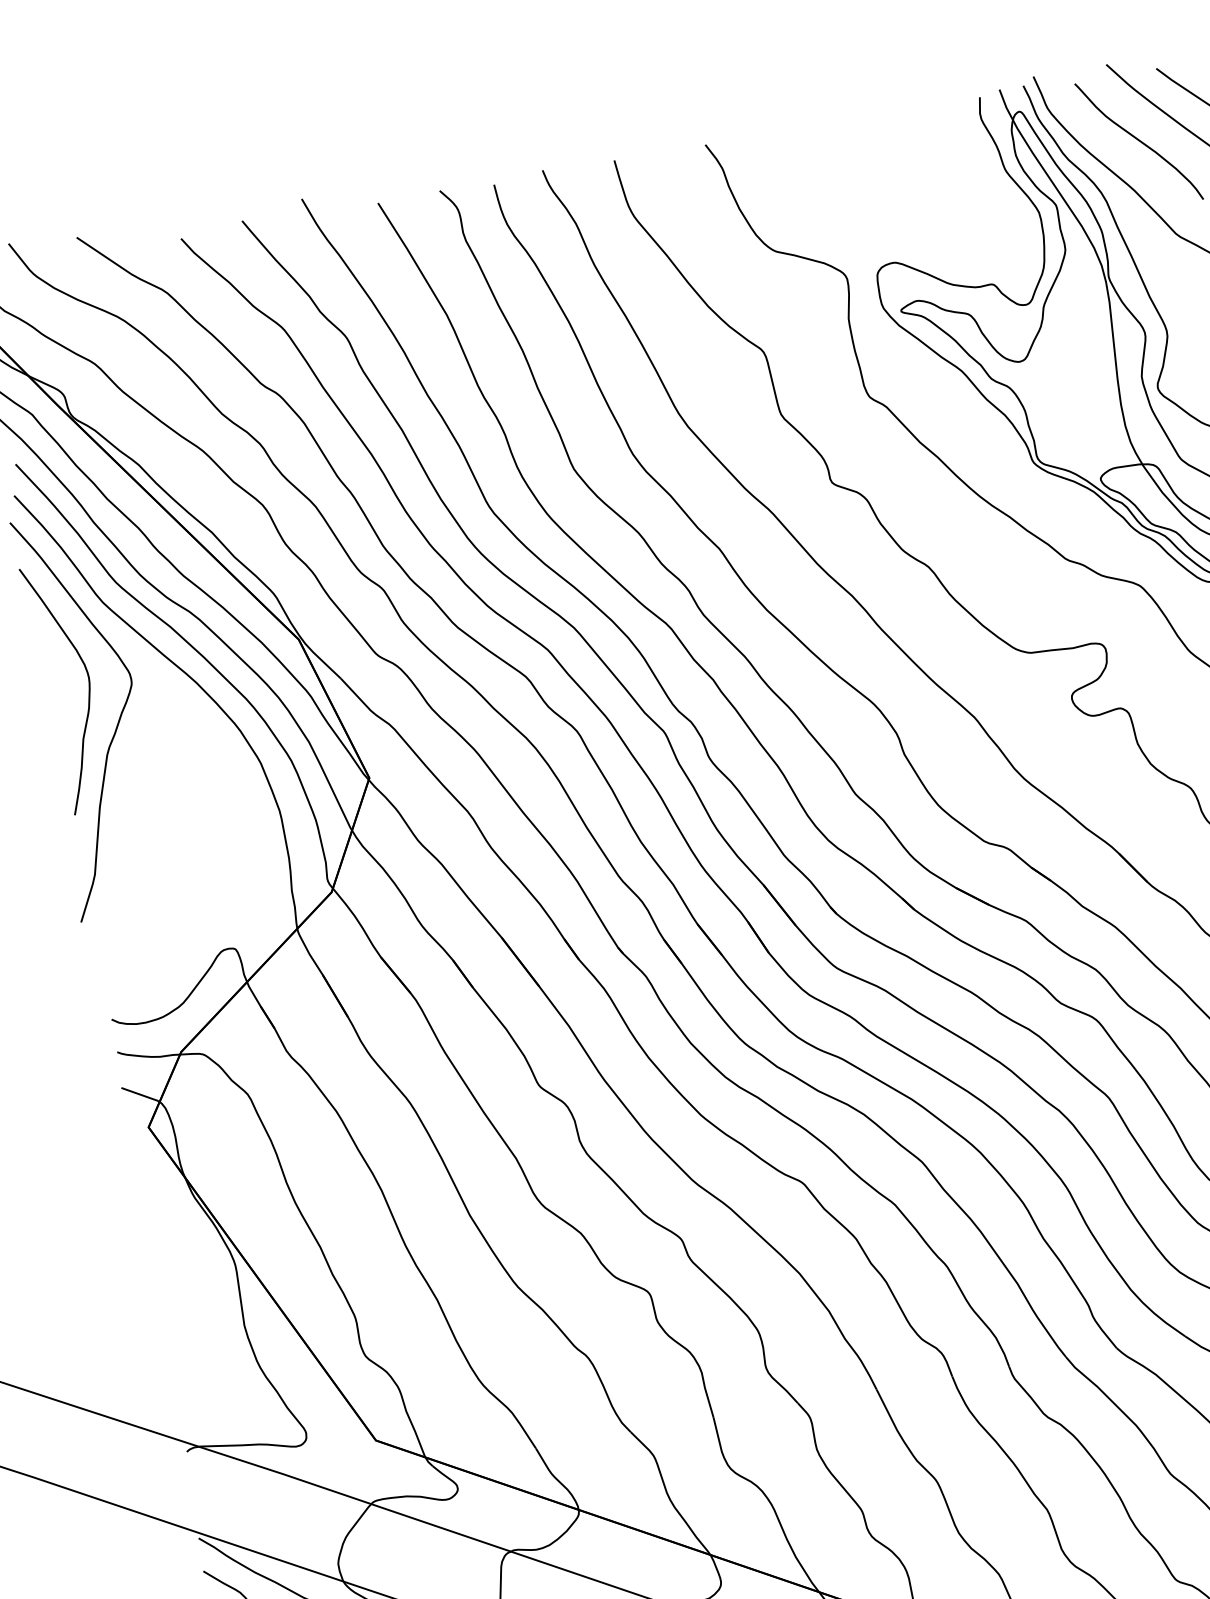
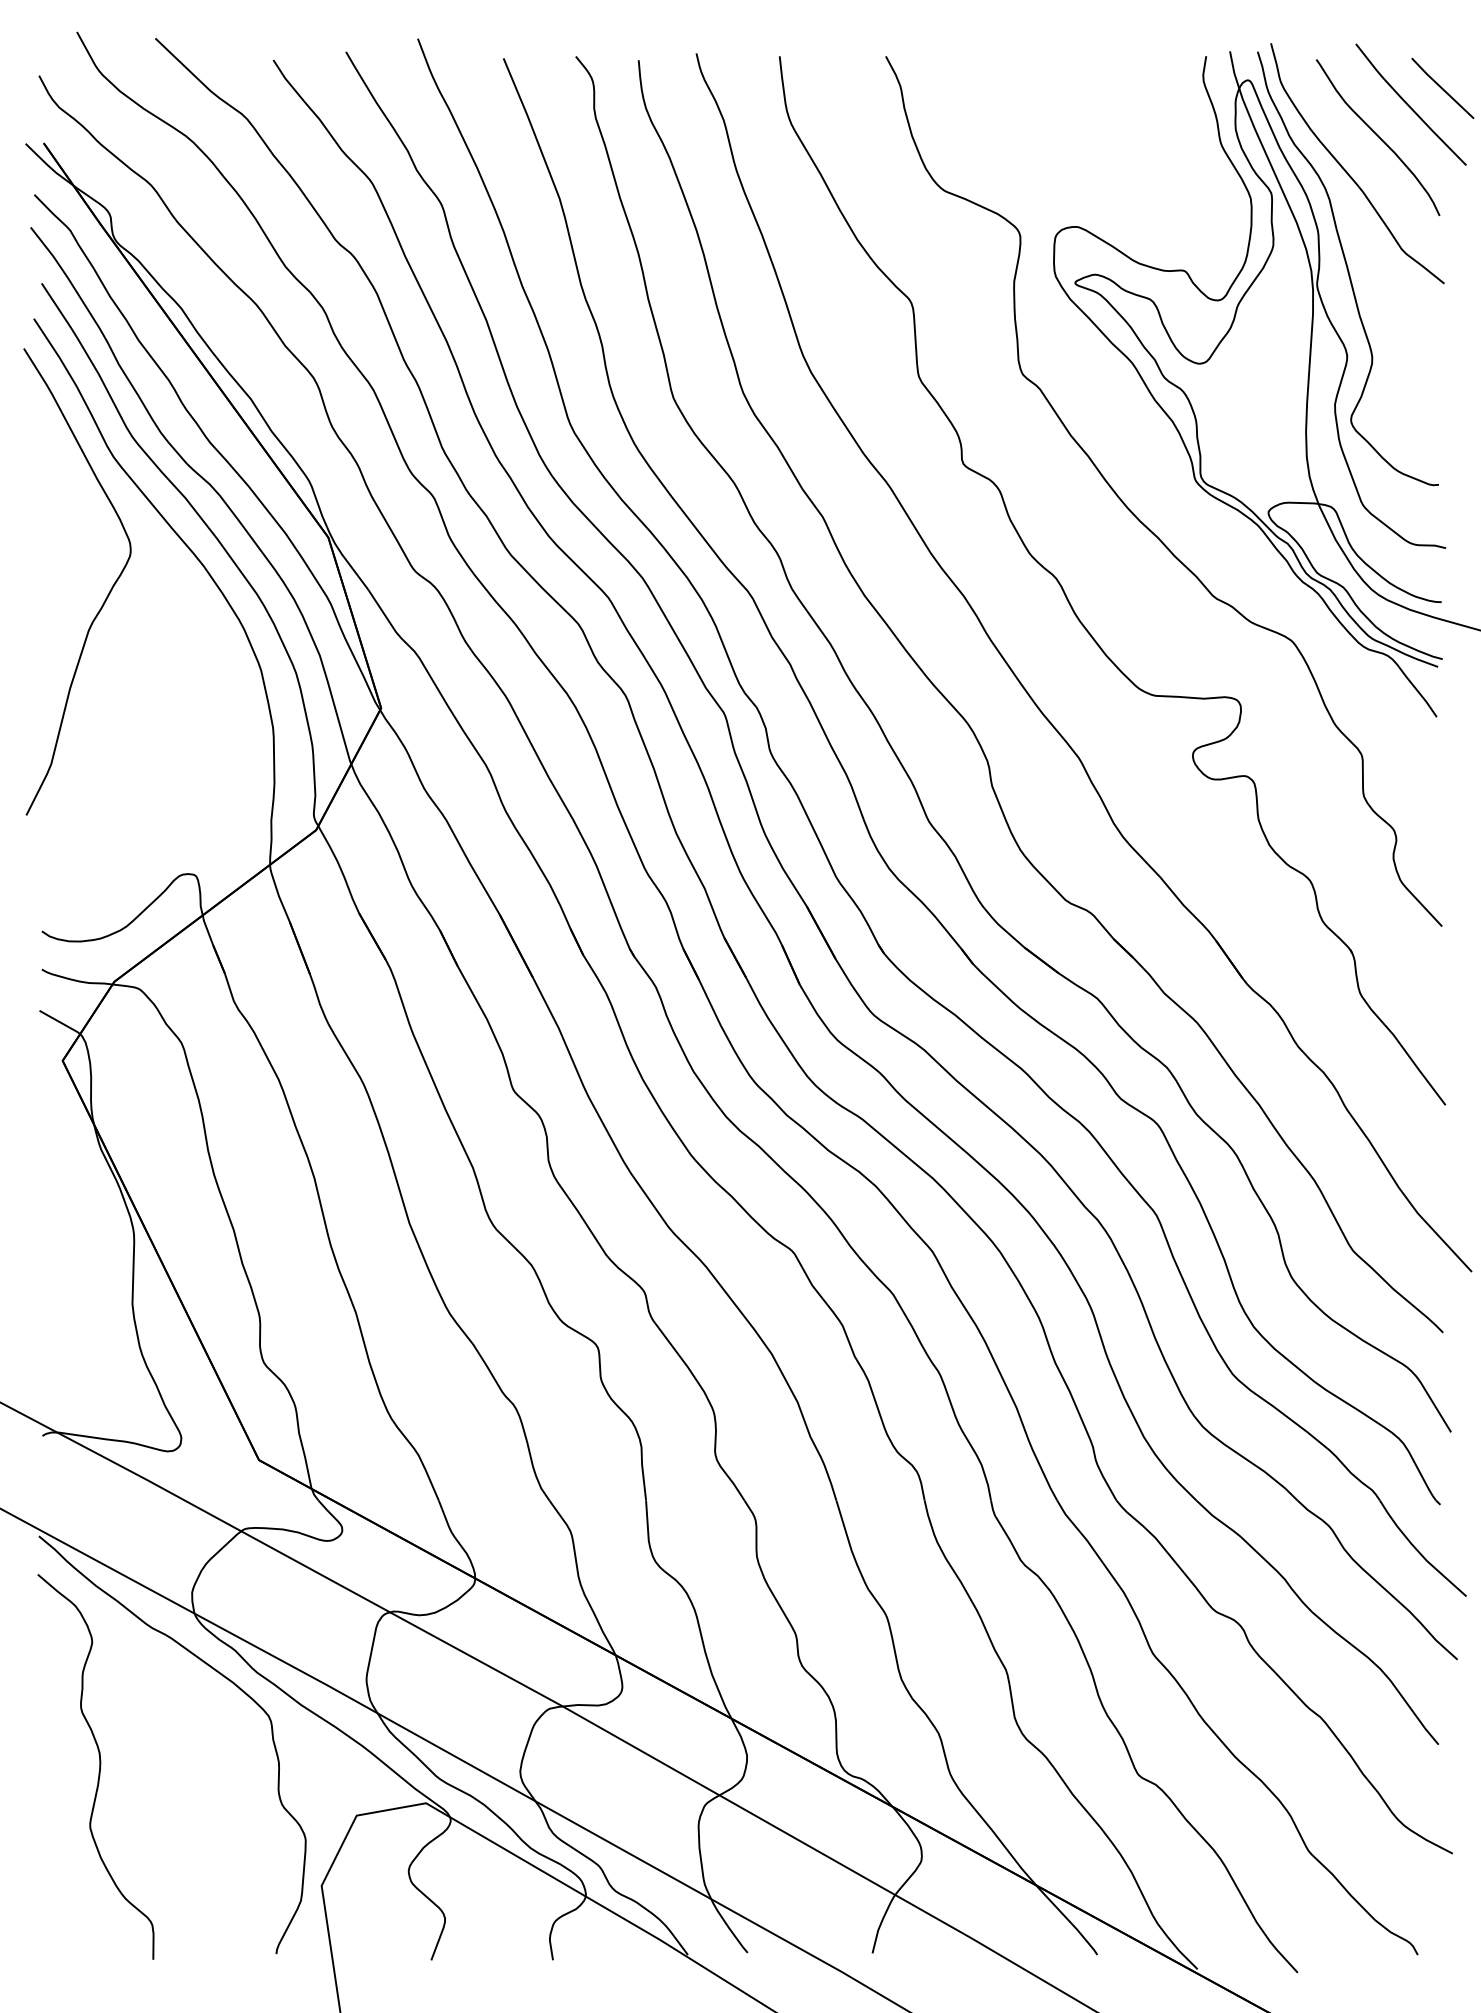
curve: (88, 689) -> (80, 552), removed

